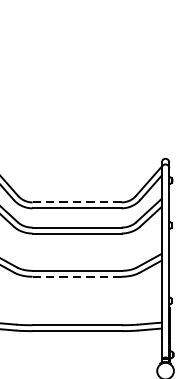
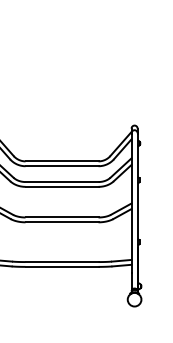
line: (76, 202) -> (61, 161), dashed -> solid
line: (76, 276) -> (61, 222), dashed -> solid

